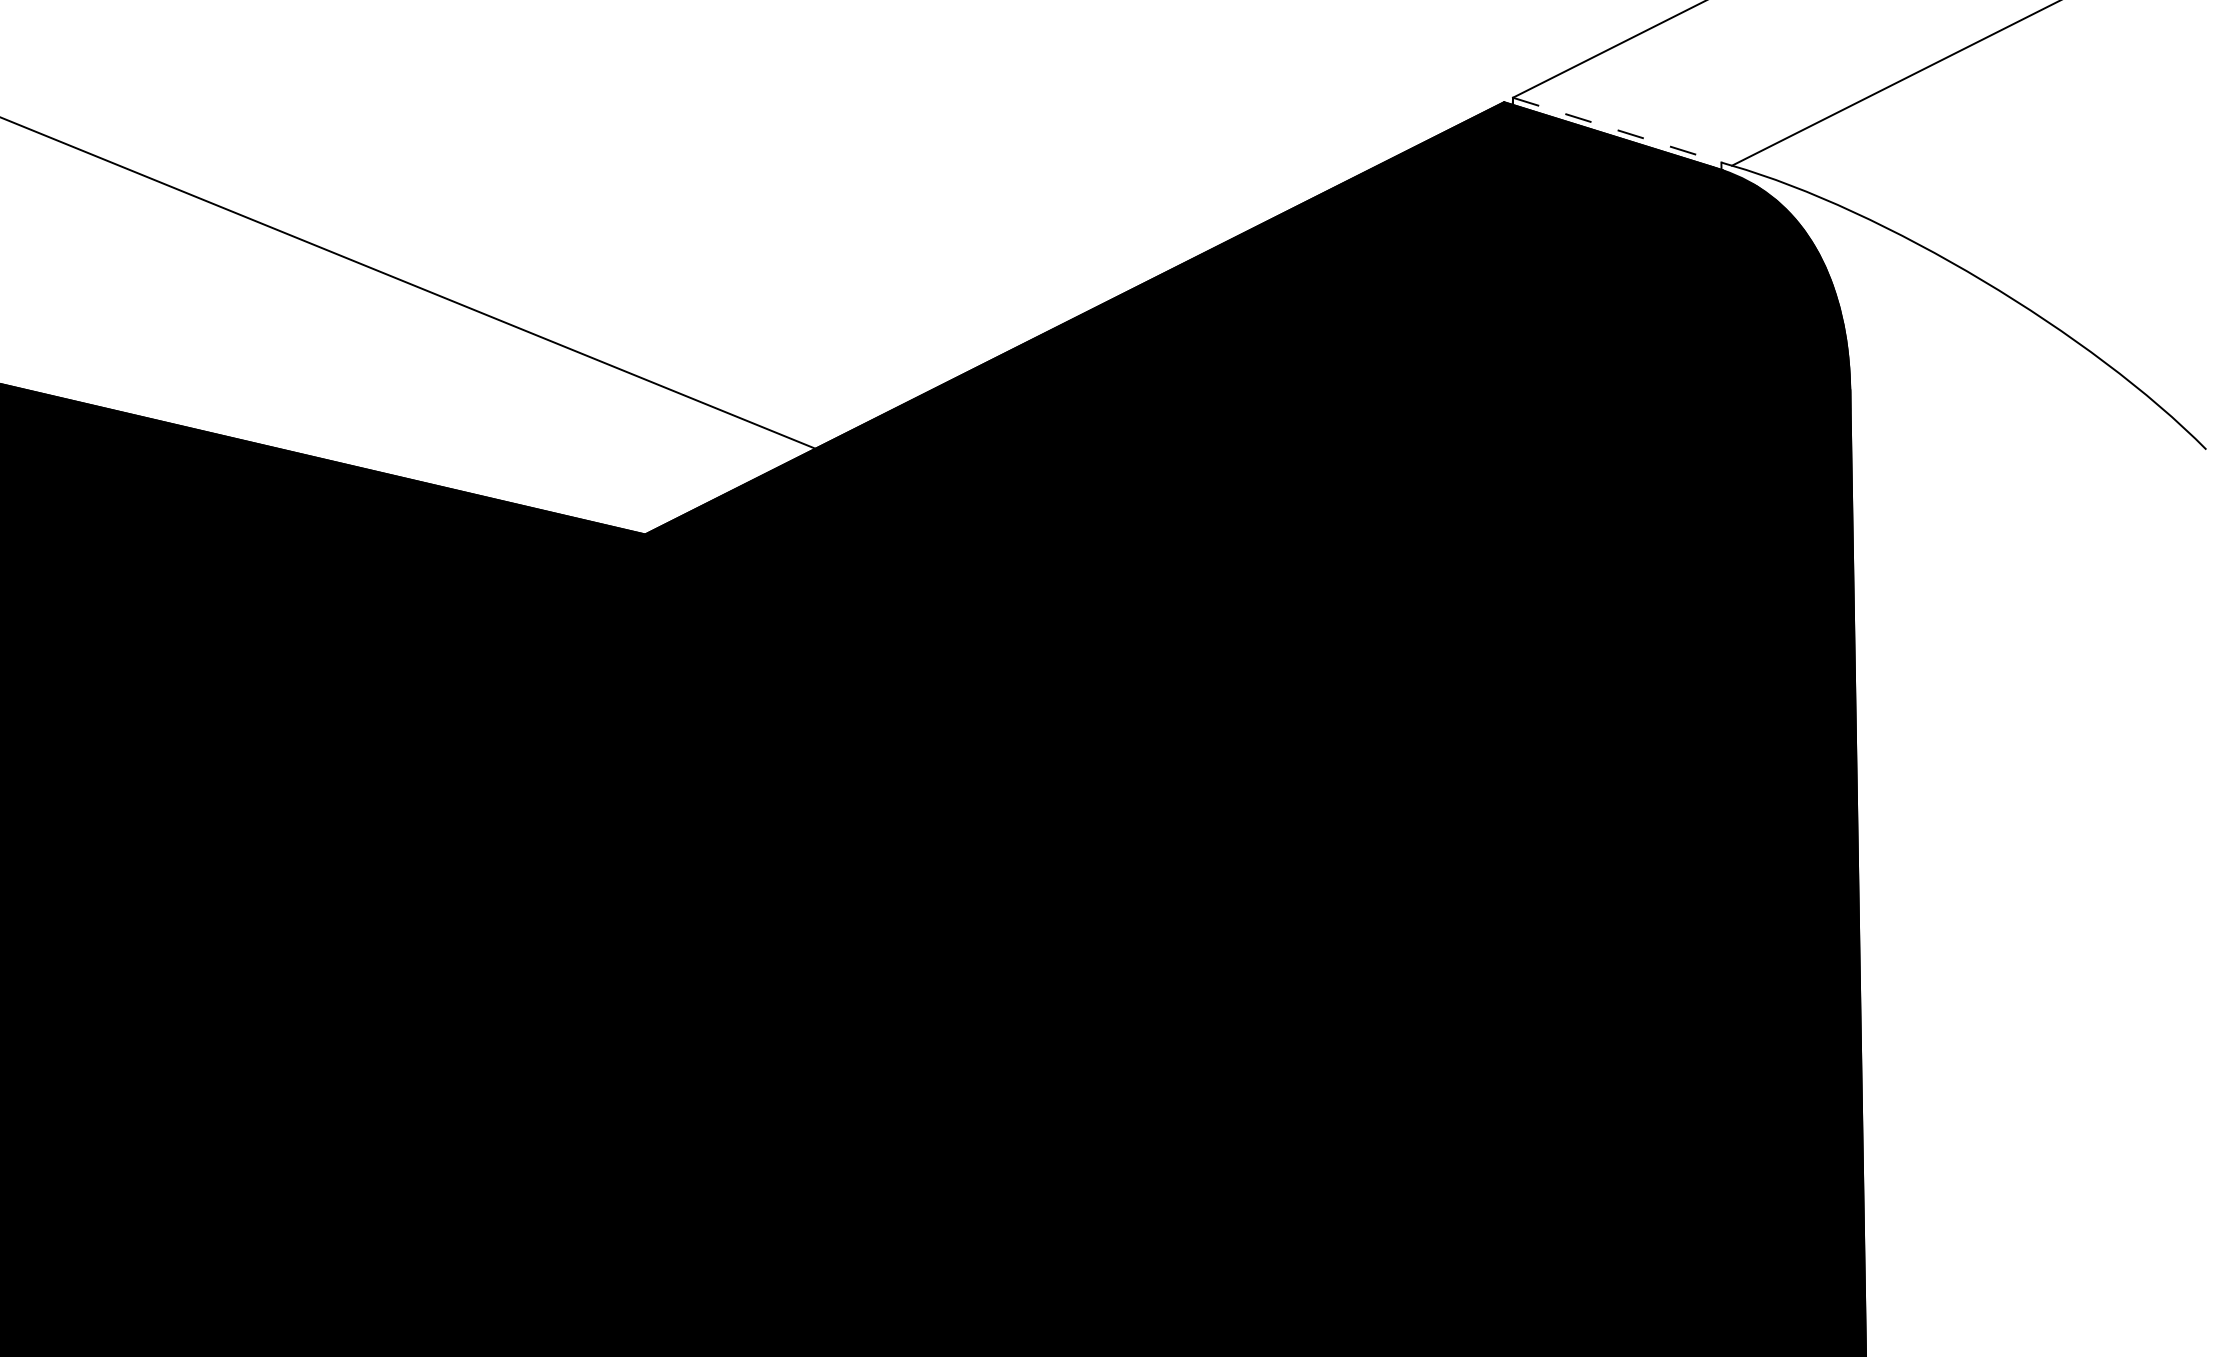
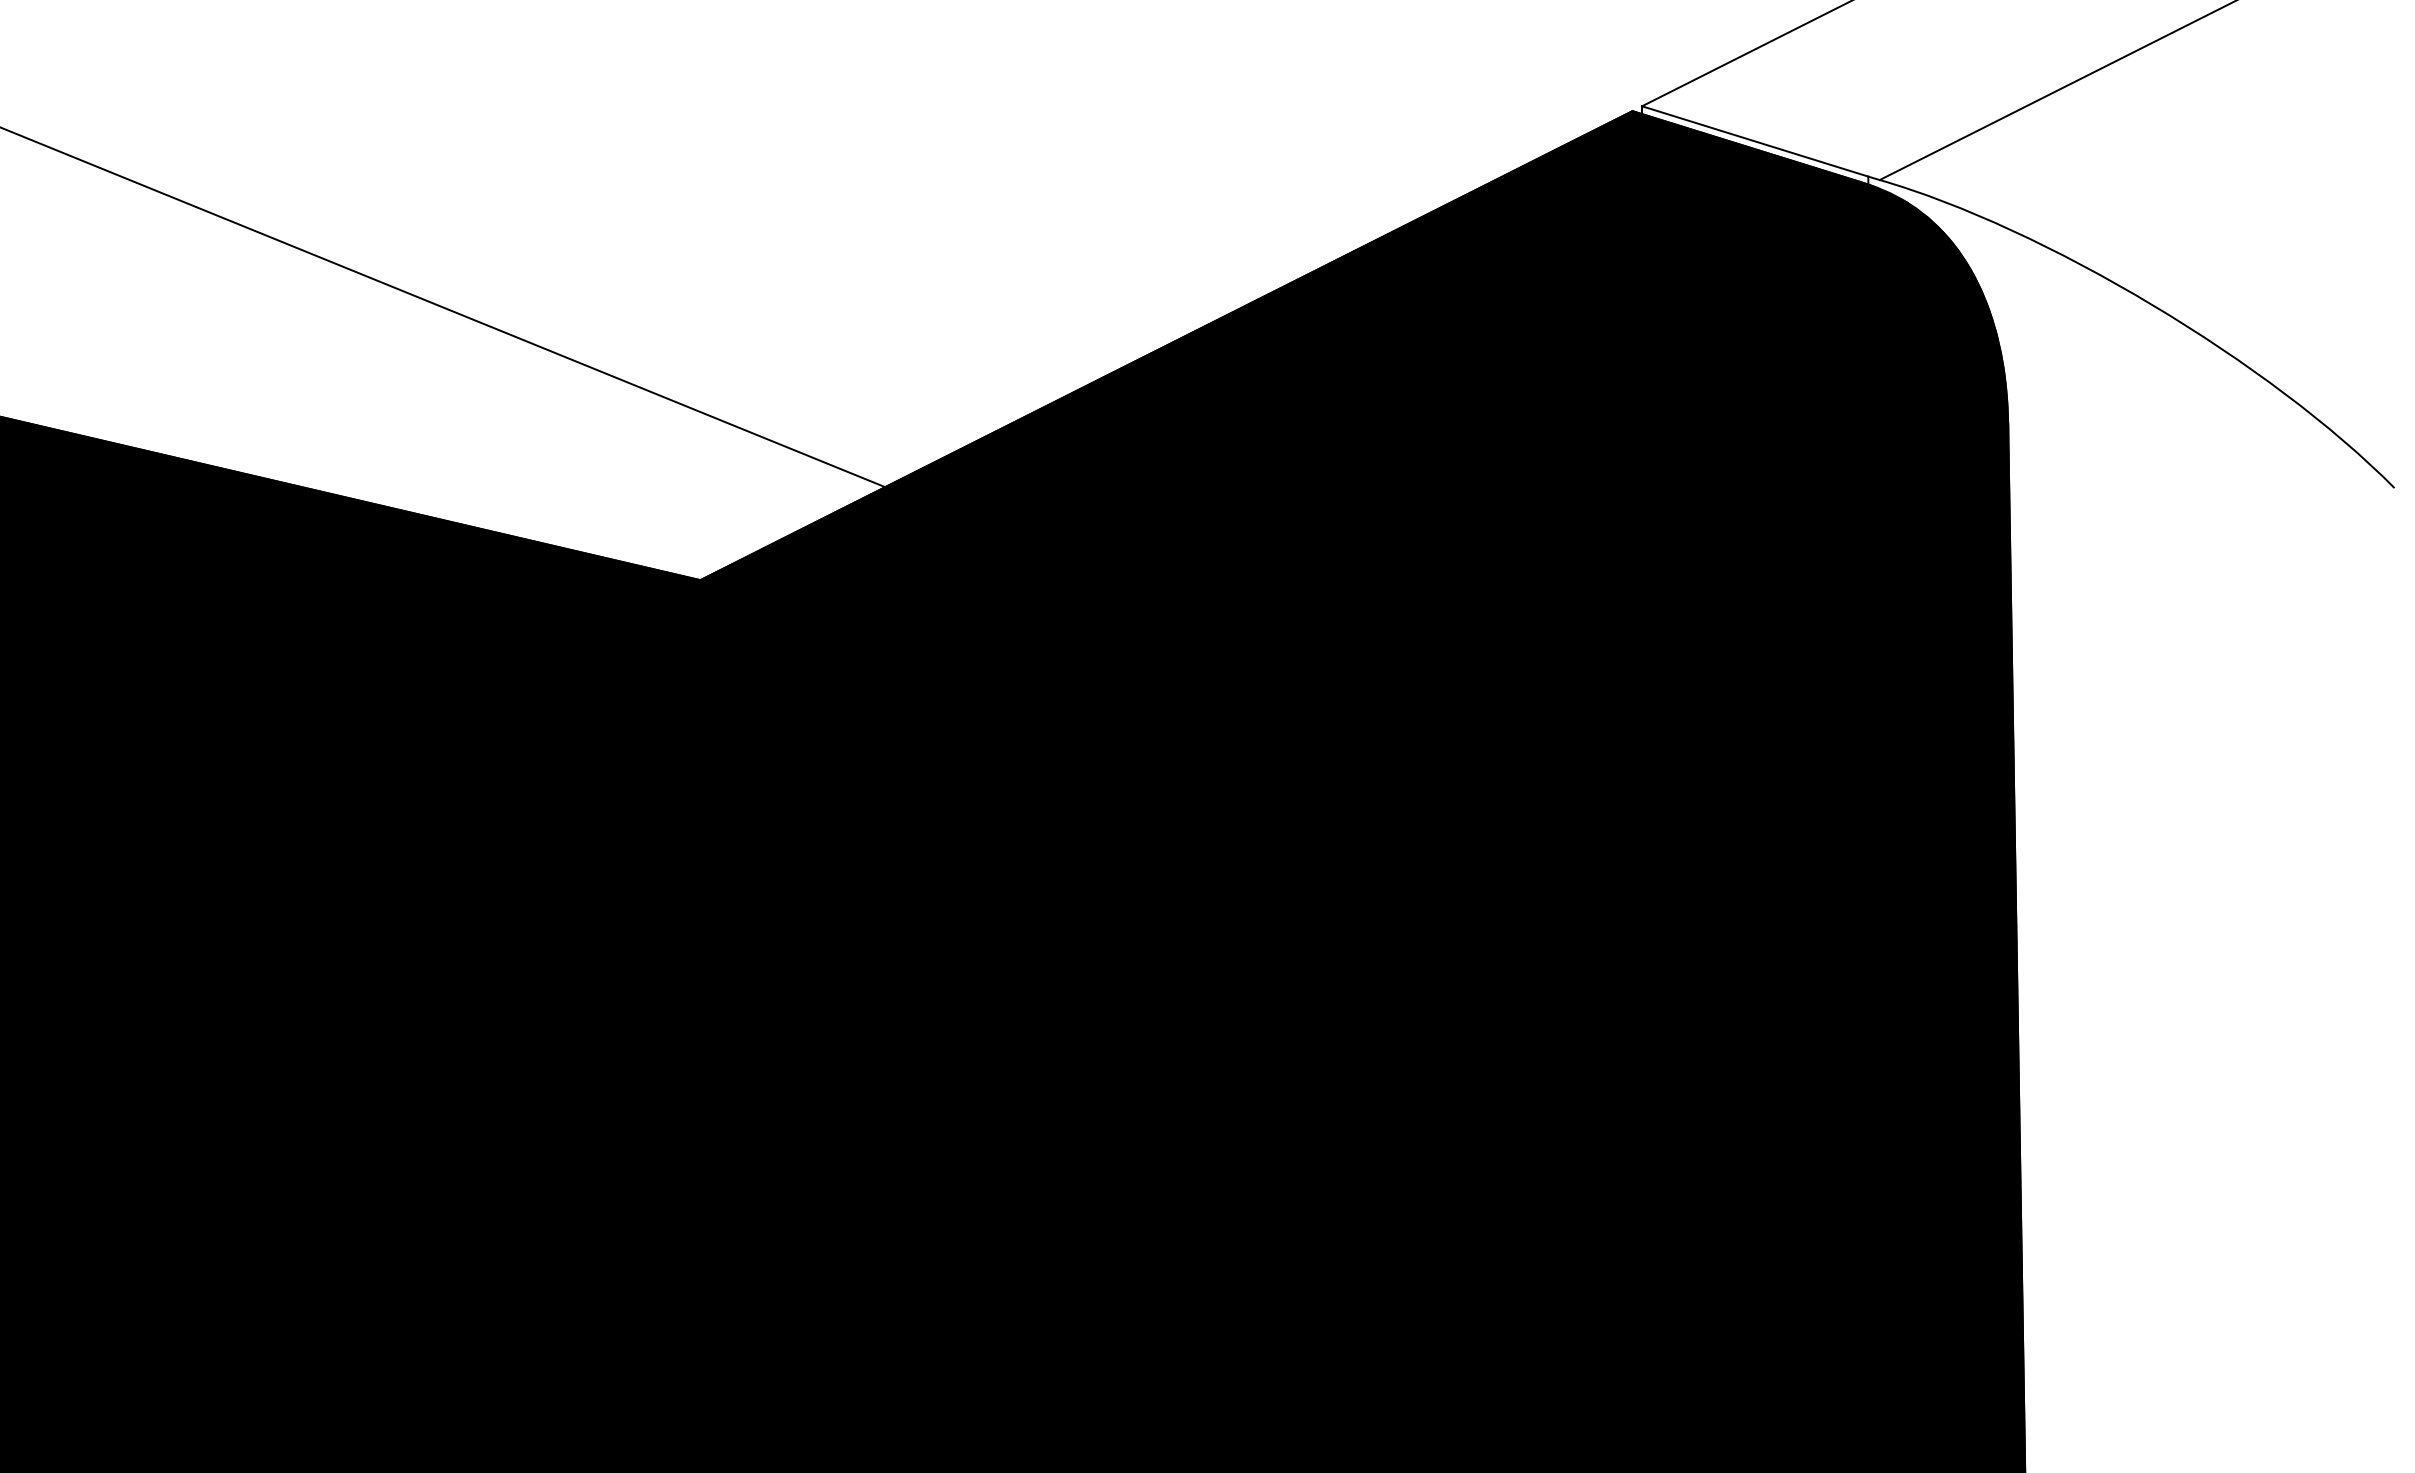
line: (1617, 130) -> (1755, 141), dashed -> solid

